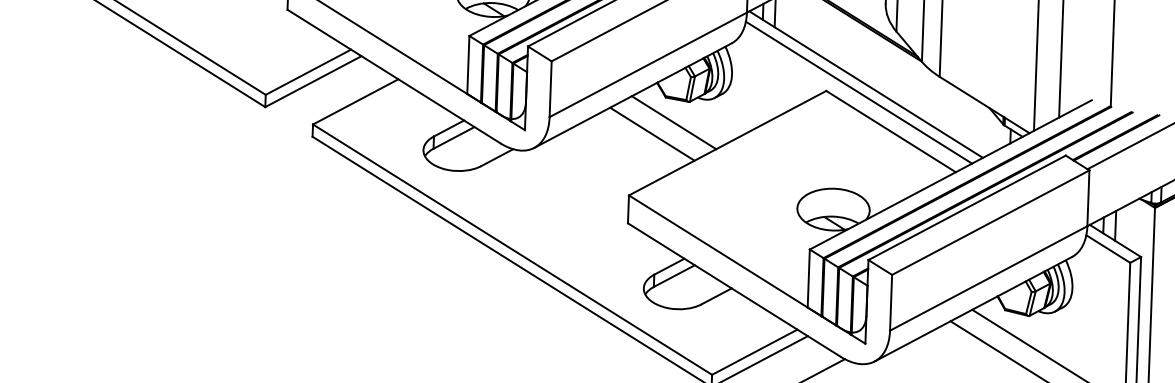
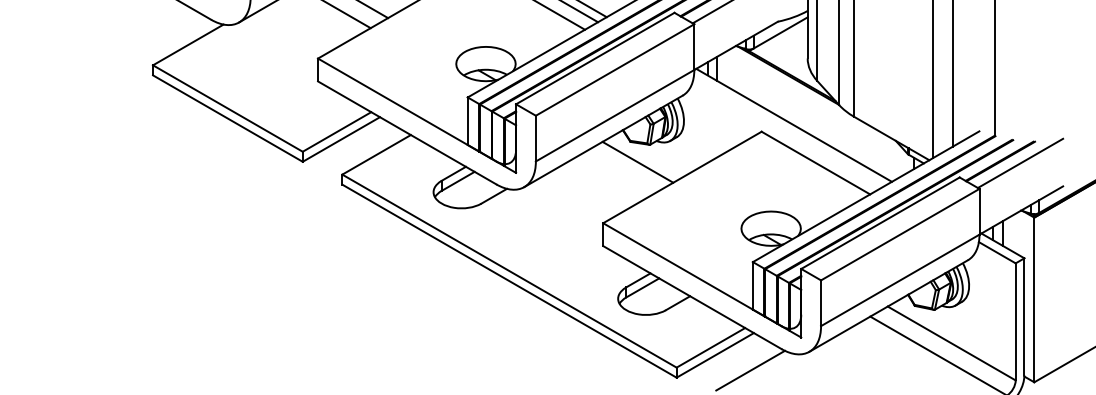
line: (859, 91) -> (788, 131), removed
line: (652, 133) -> (620, 171), removed

